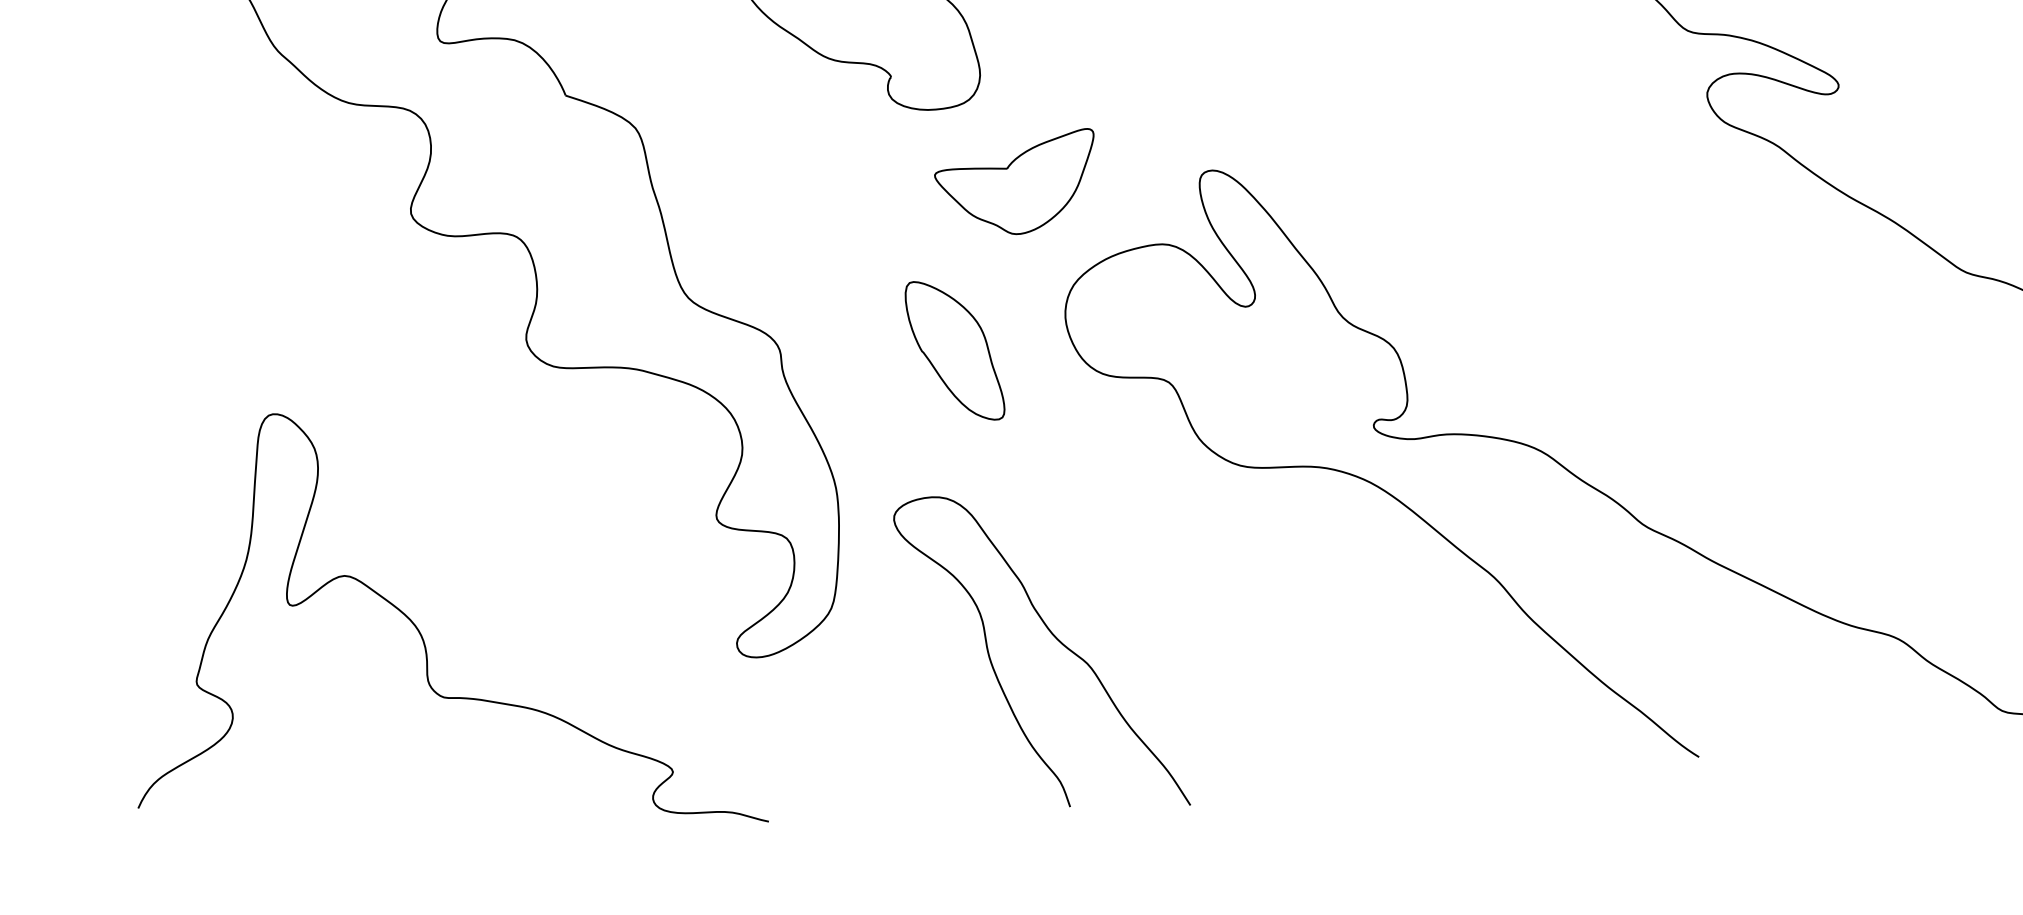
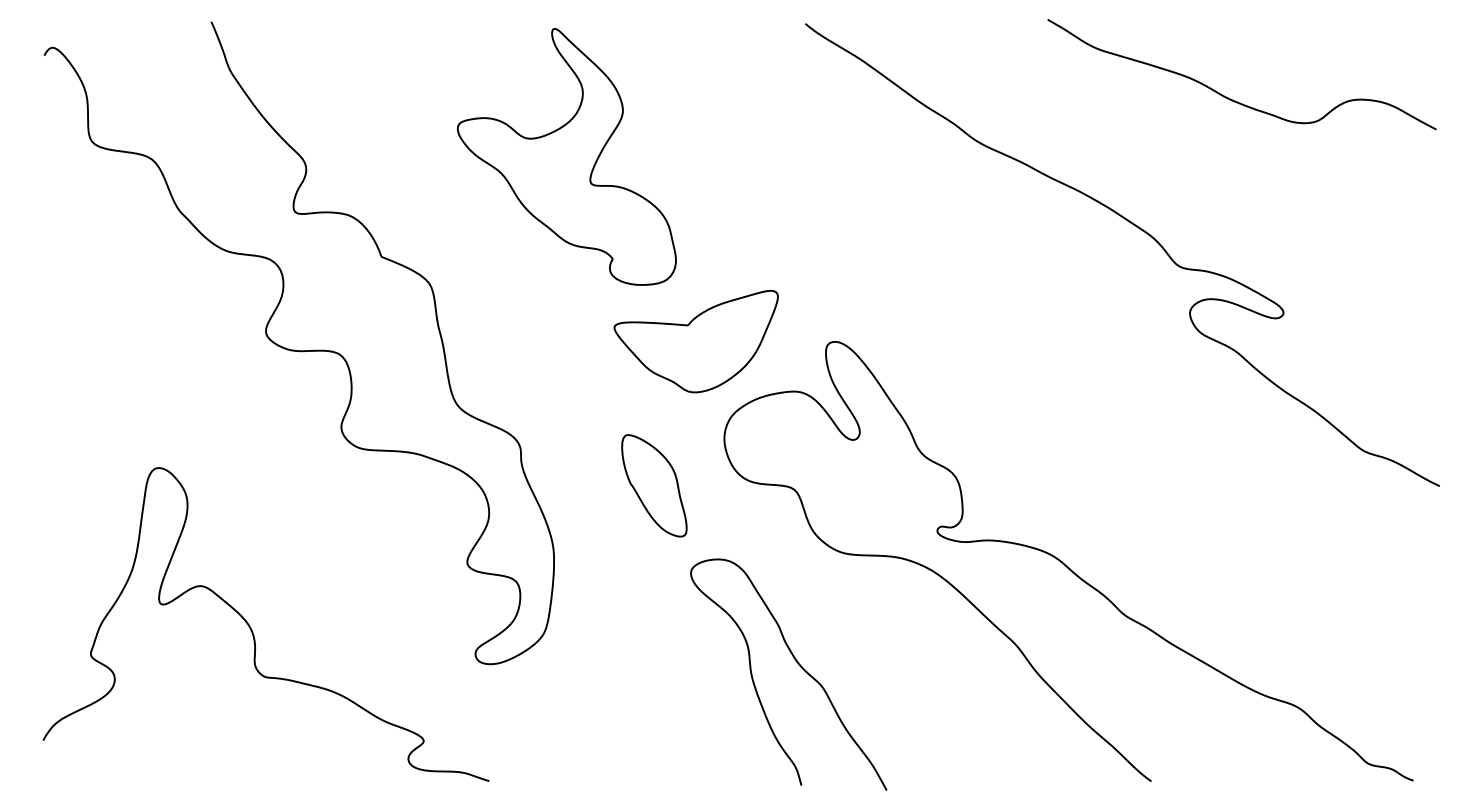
part: (1015, 183) -> (695, 341), size x1.43
part: (954, 350) -> (654, 485), moved
curve: (1054, 638) -> (798, 665), moved

